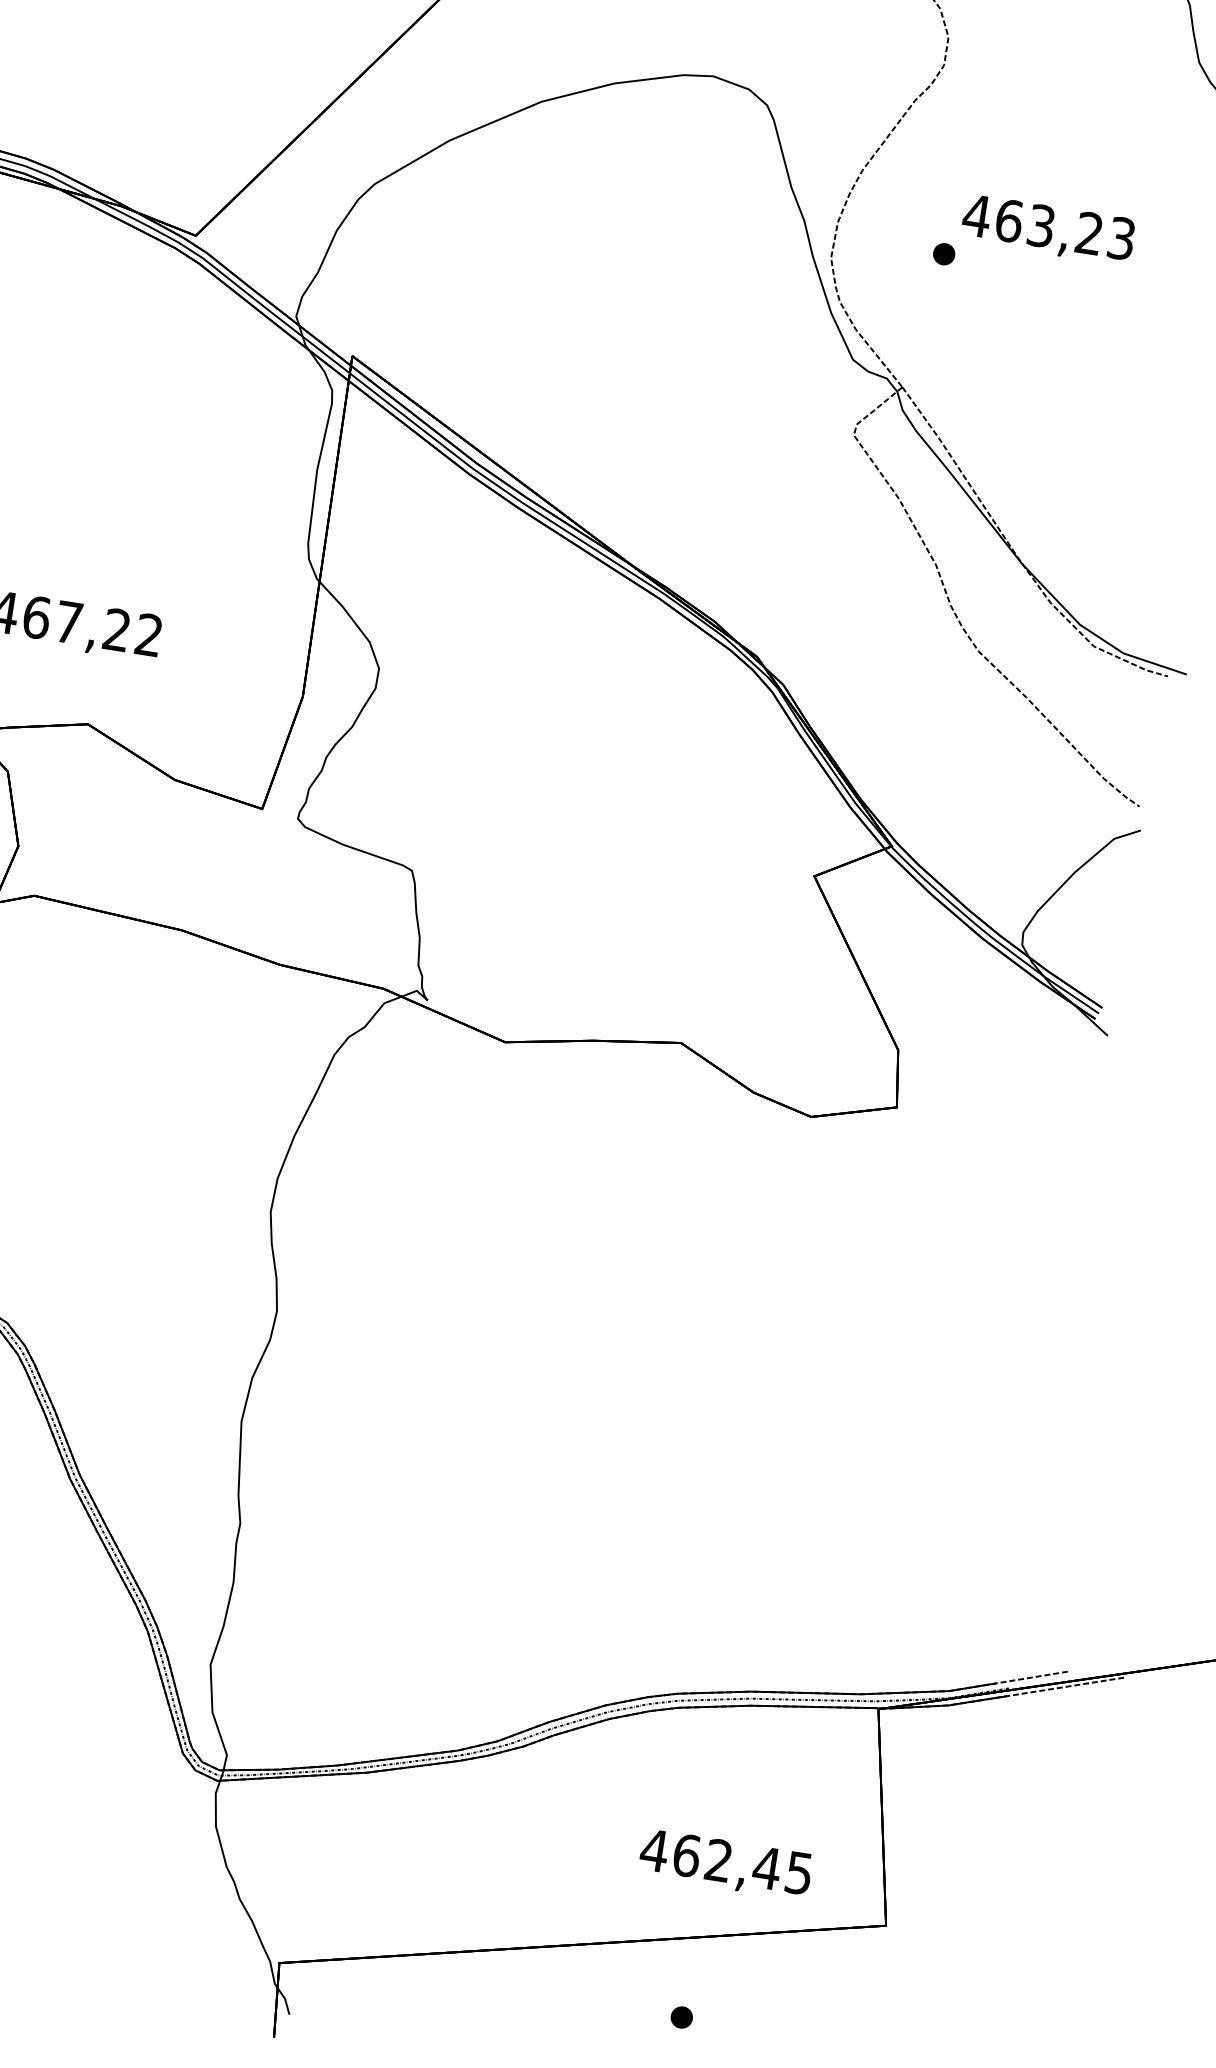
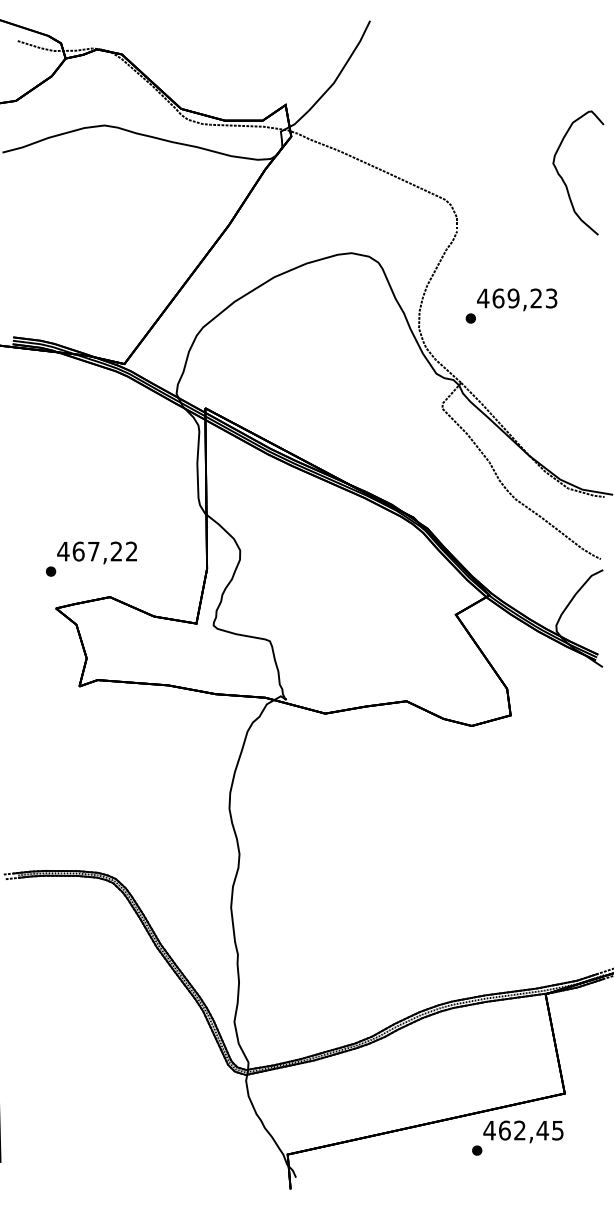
text: (1041, 225) -> (513, 298), 463,23 -> 469,23
text: (726, 1863) -> (523, 1131), moved

